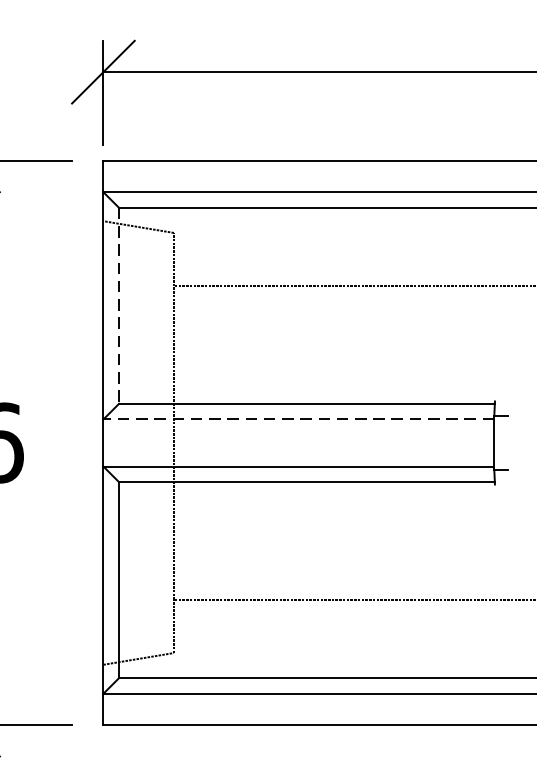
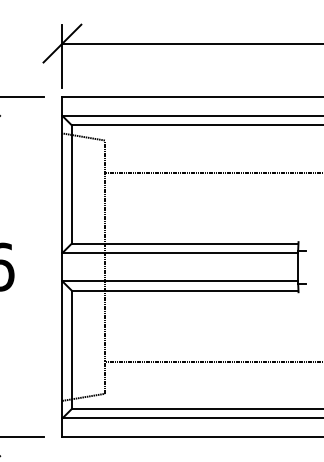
line: (118, 305) -> (71, 184), dashed -> solid
line: (299, 420) -> (180, 253), dashed -> solid

